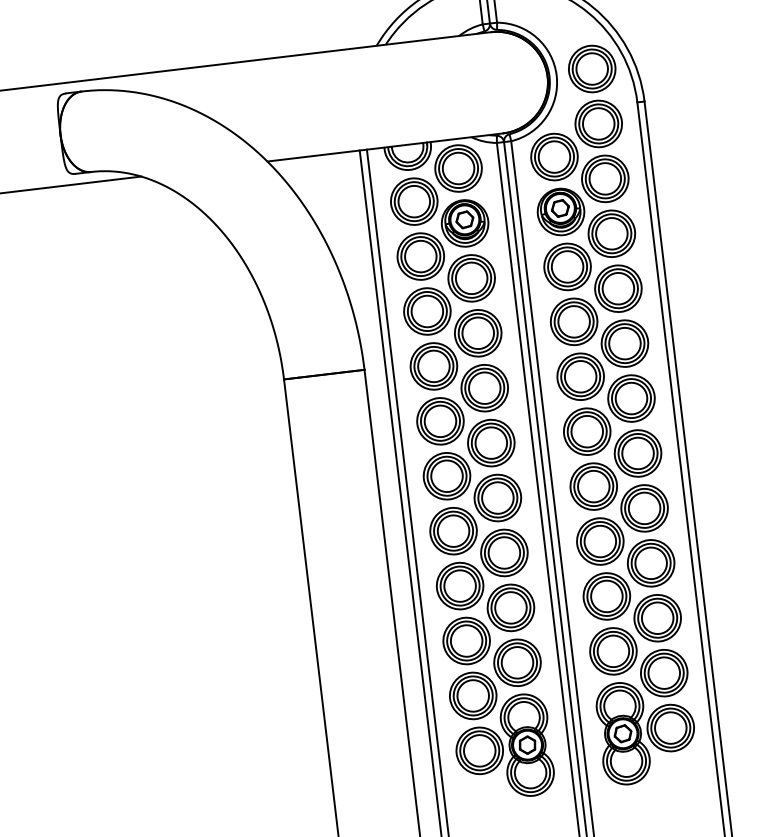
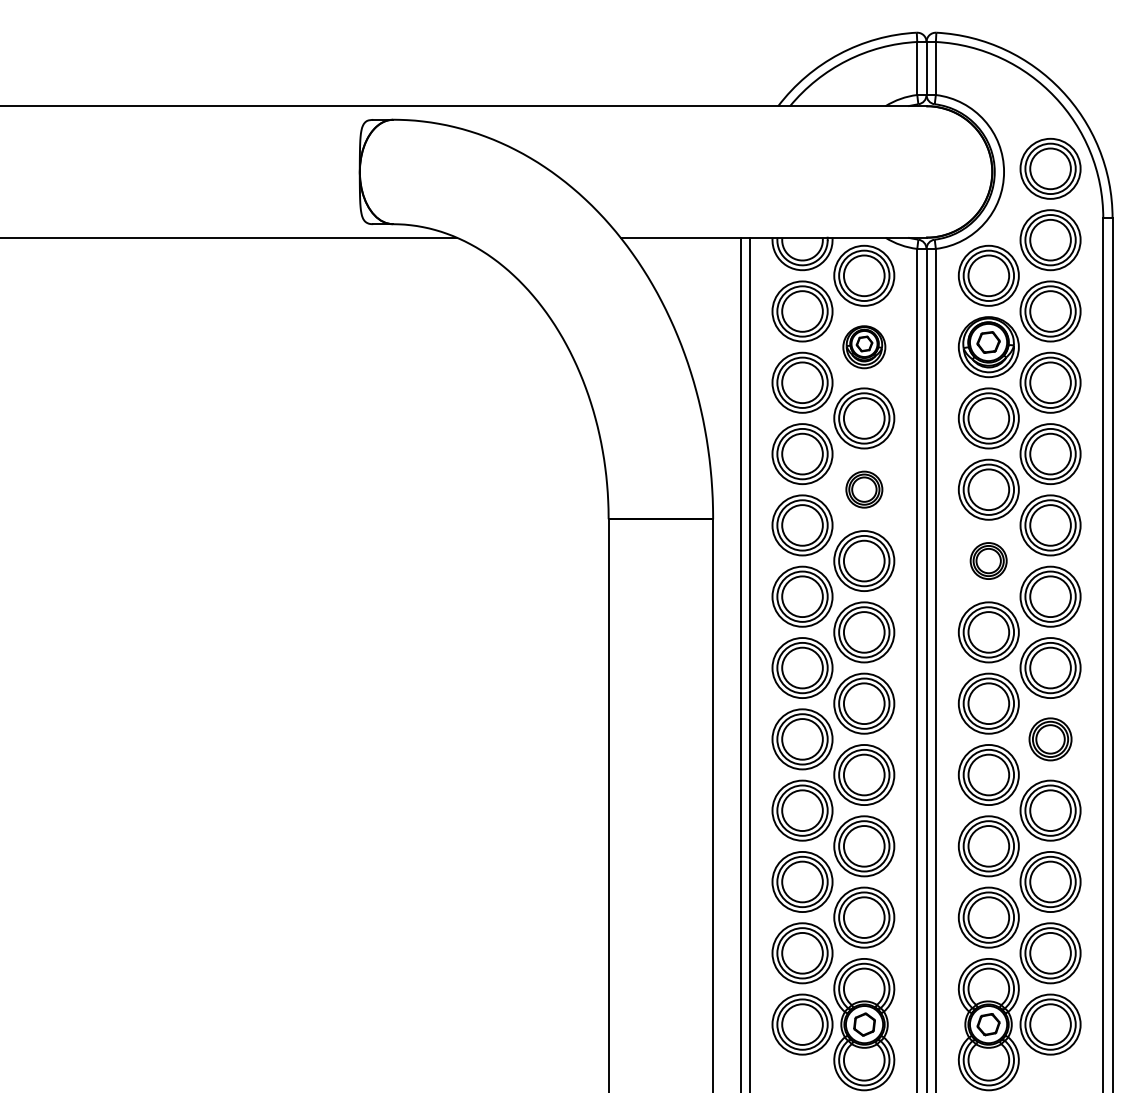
part: (465, 223) -> (864, 347), size x0.7
part: (478, 333) -> (864, 489), size x0.6
part: (580, 376) -> (988, 560), size x0.6
part: (644, 508) -> (1050, 739), size x0.7

